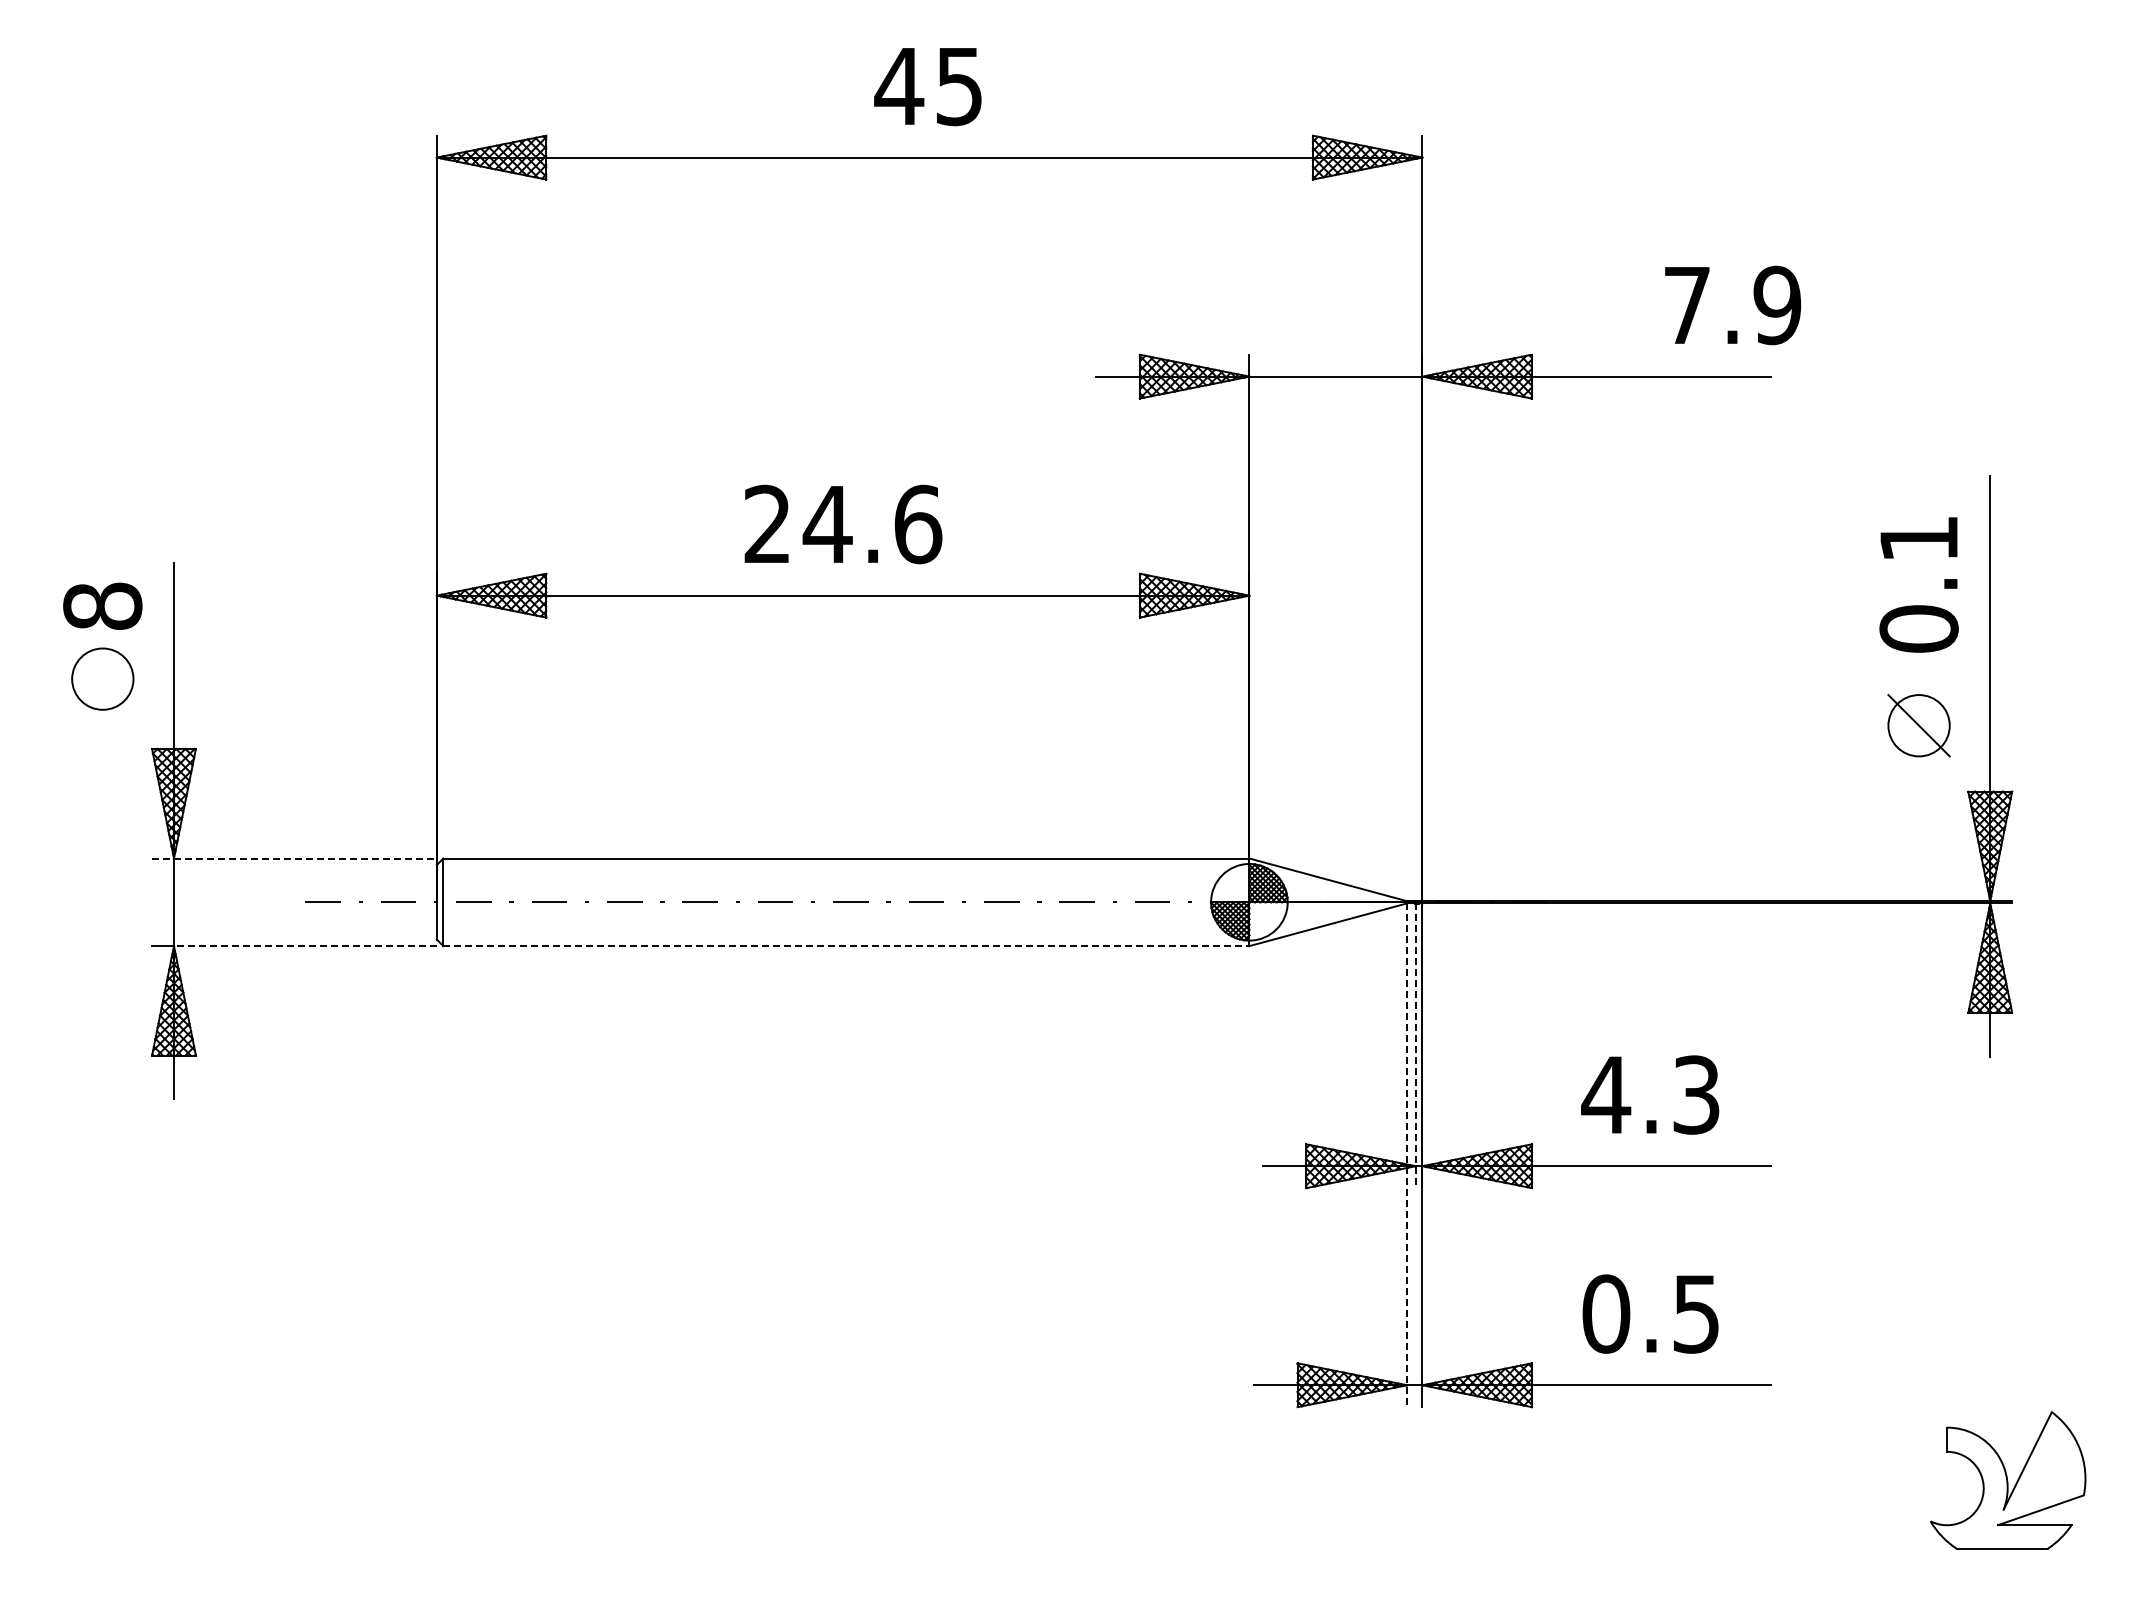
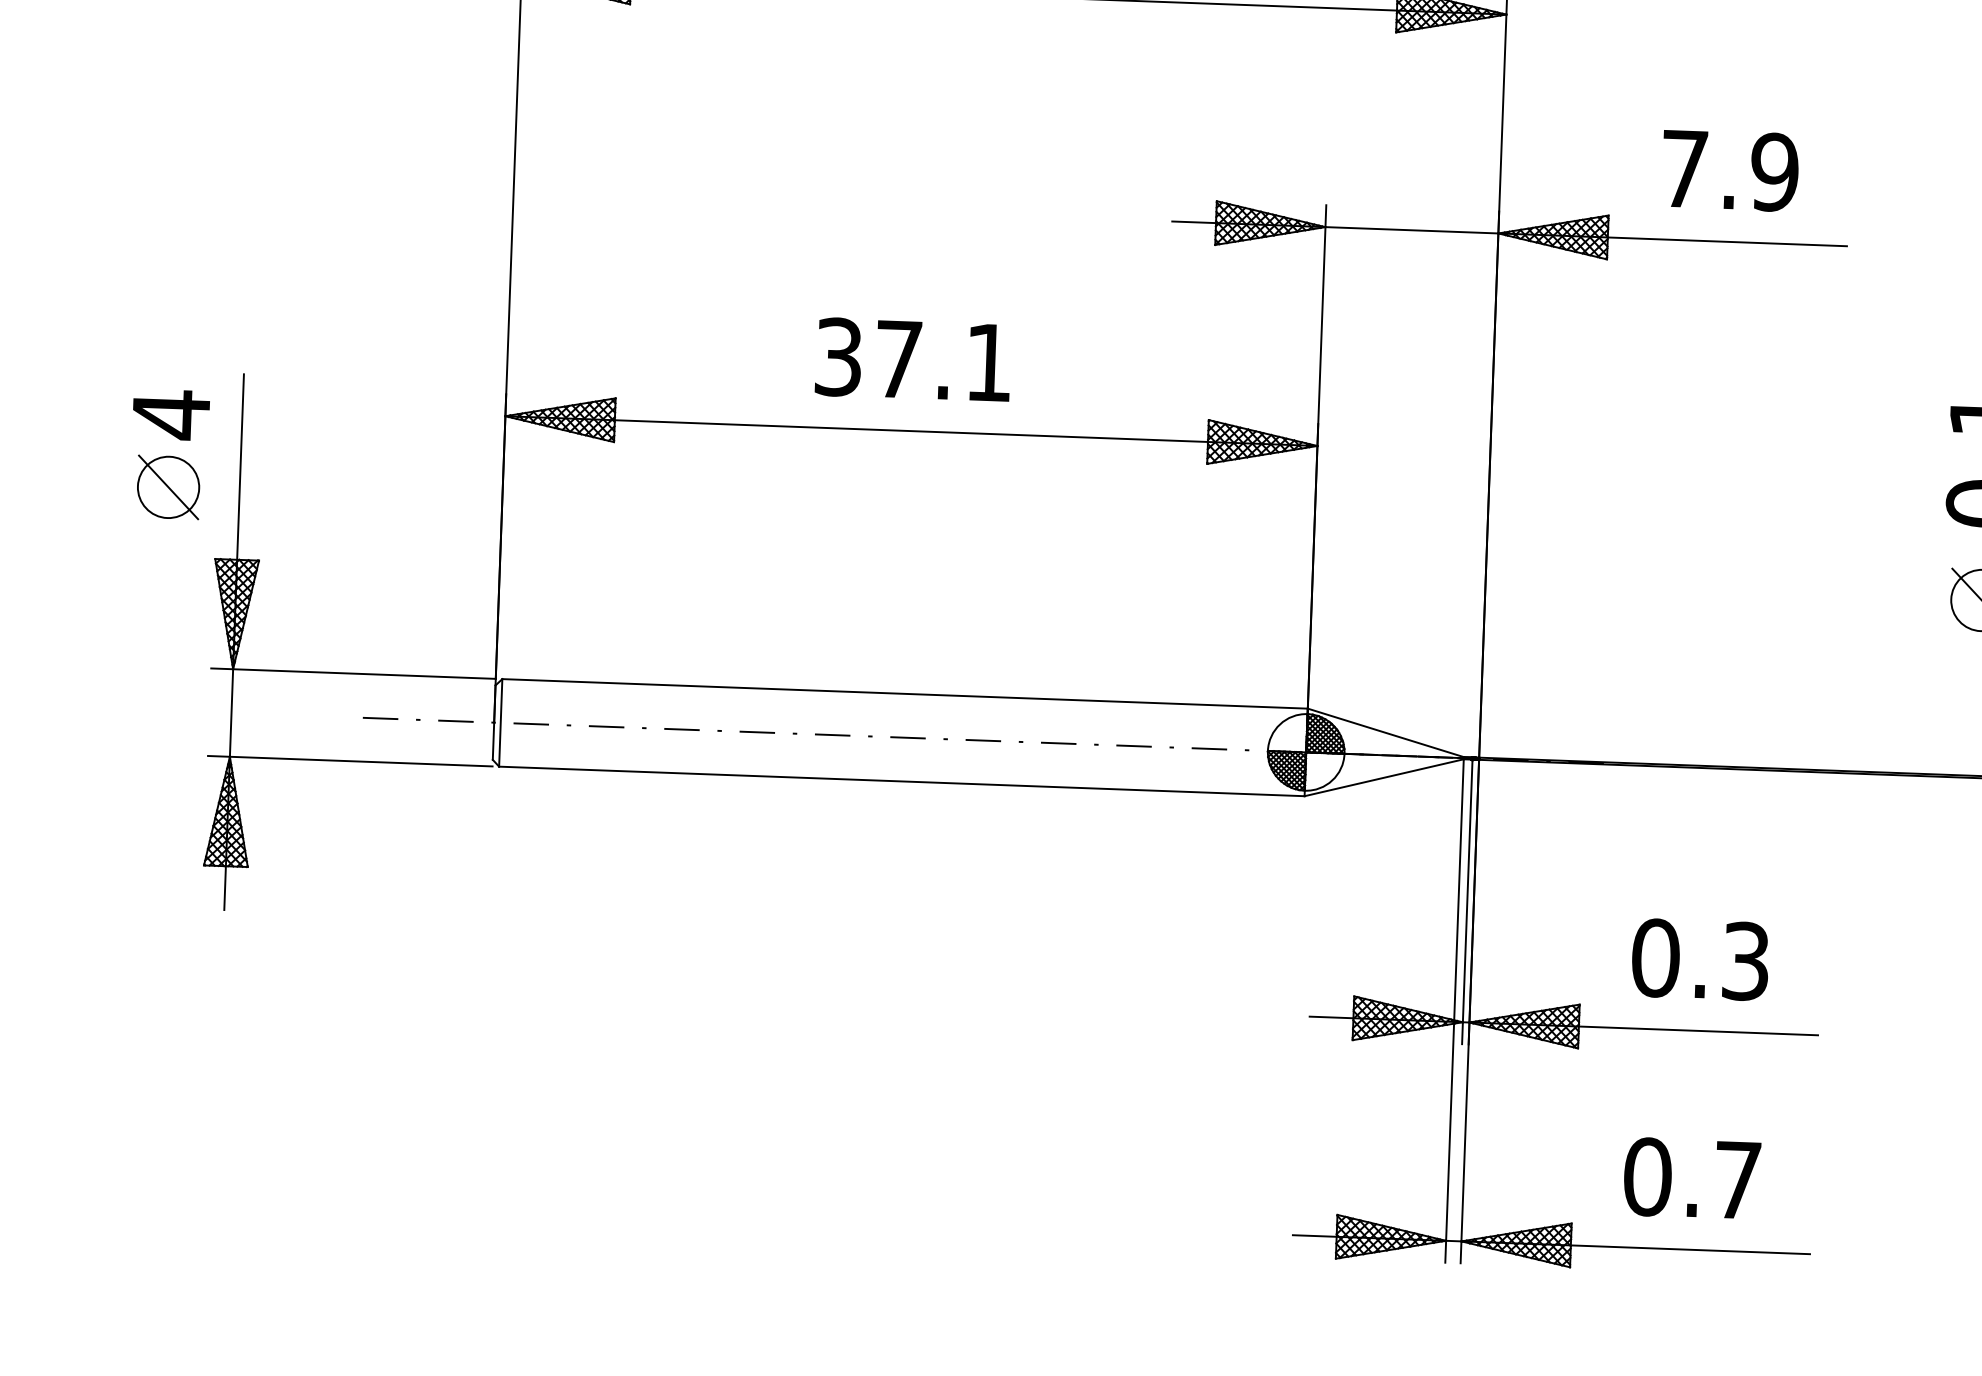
text: (1733, 305) -> (1730, 170), moved
text: (843, 524) -> (914, 359), 24.6 -> 37.1
text: (102, 606) -> (170, 414), 8 -> 4
line: (102, 678) -> (168, 486), added
line: (294, 858) -> (353, 673), dashed -> solid
line: (304, 946) -> (360, 761), dashed -> solid
line: (846, 946) -> (901, 781), dashed -> solid
line: (1415, 1046) -> (1466, 902), dashed -> solid
text: (1606, 1094) -> (1656, 957), 4.3 -> 0.3
line: (1407, 1155) -> (1454, 1011), dashed -> solid
text: (1696, 1314) -> (1737, 1180), 0.5 -> 0.7

